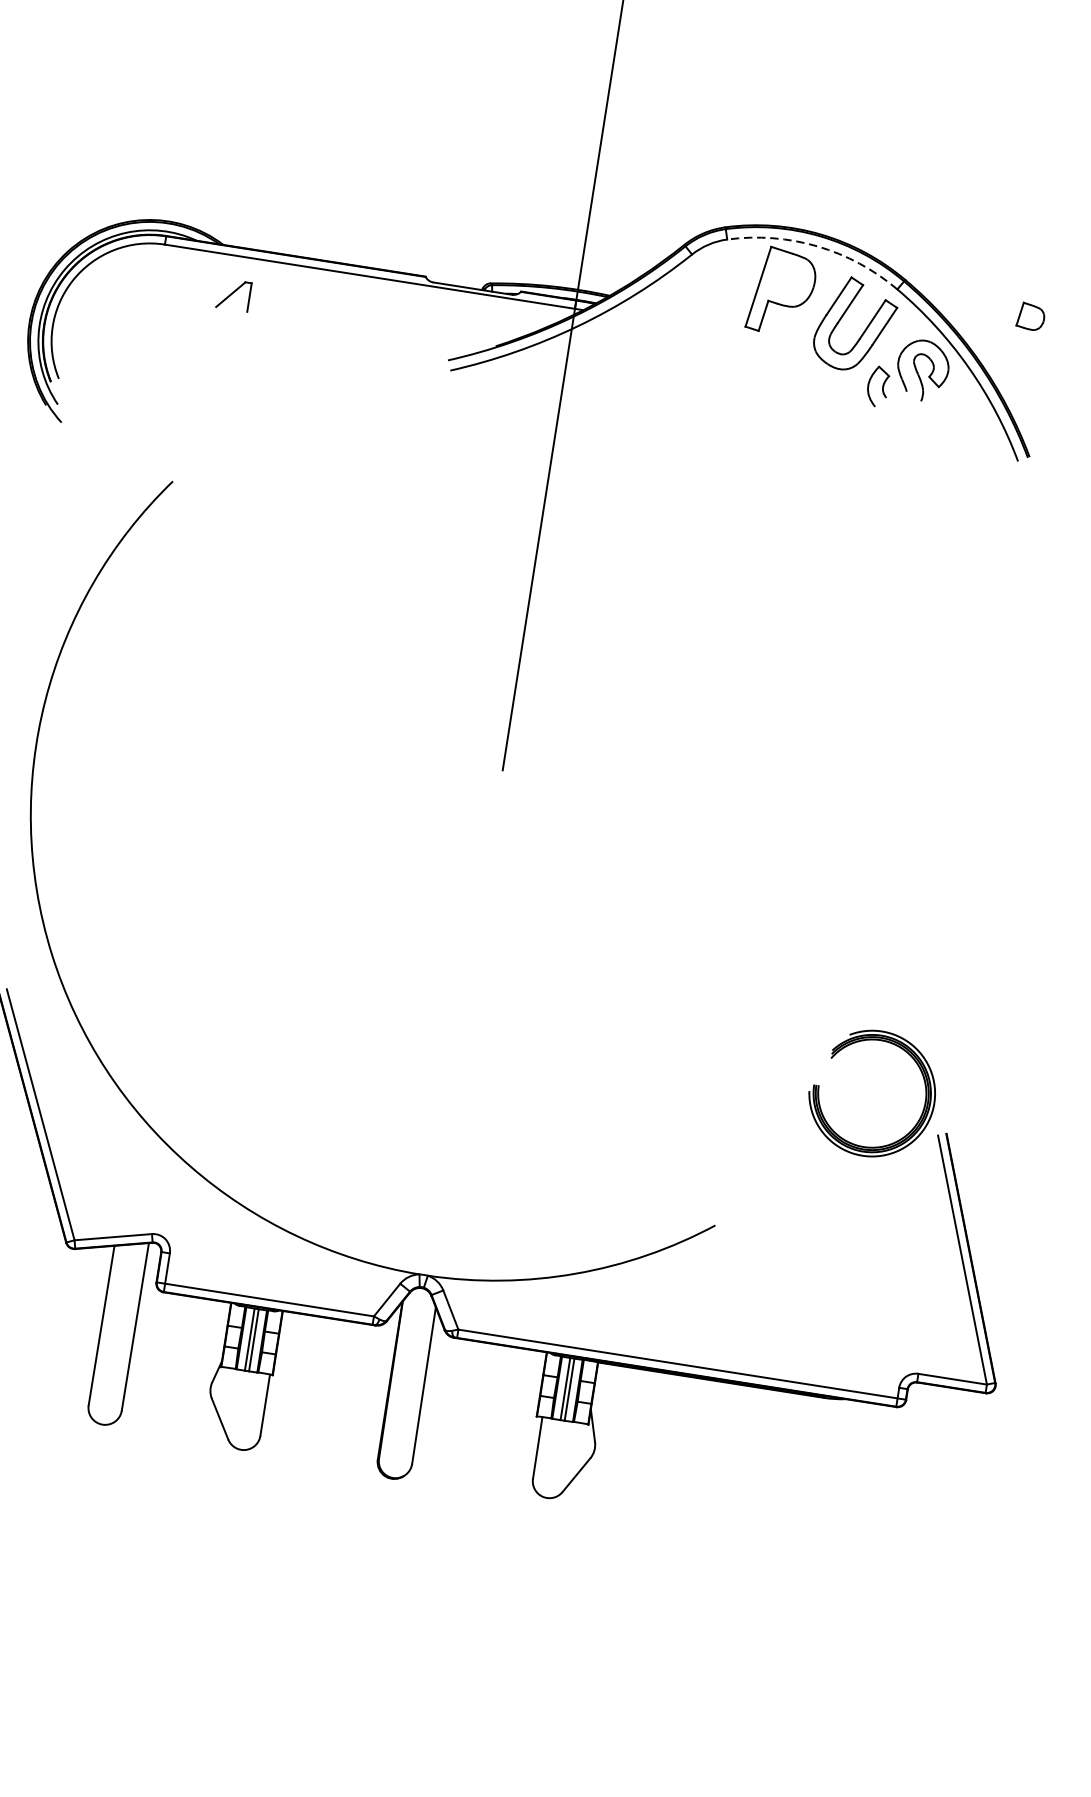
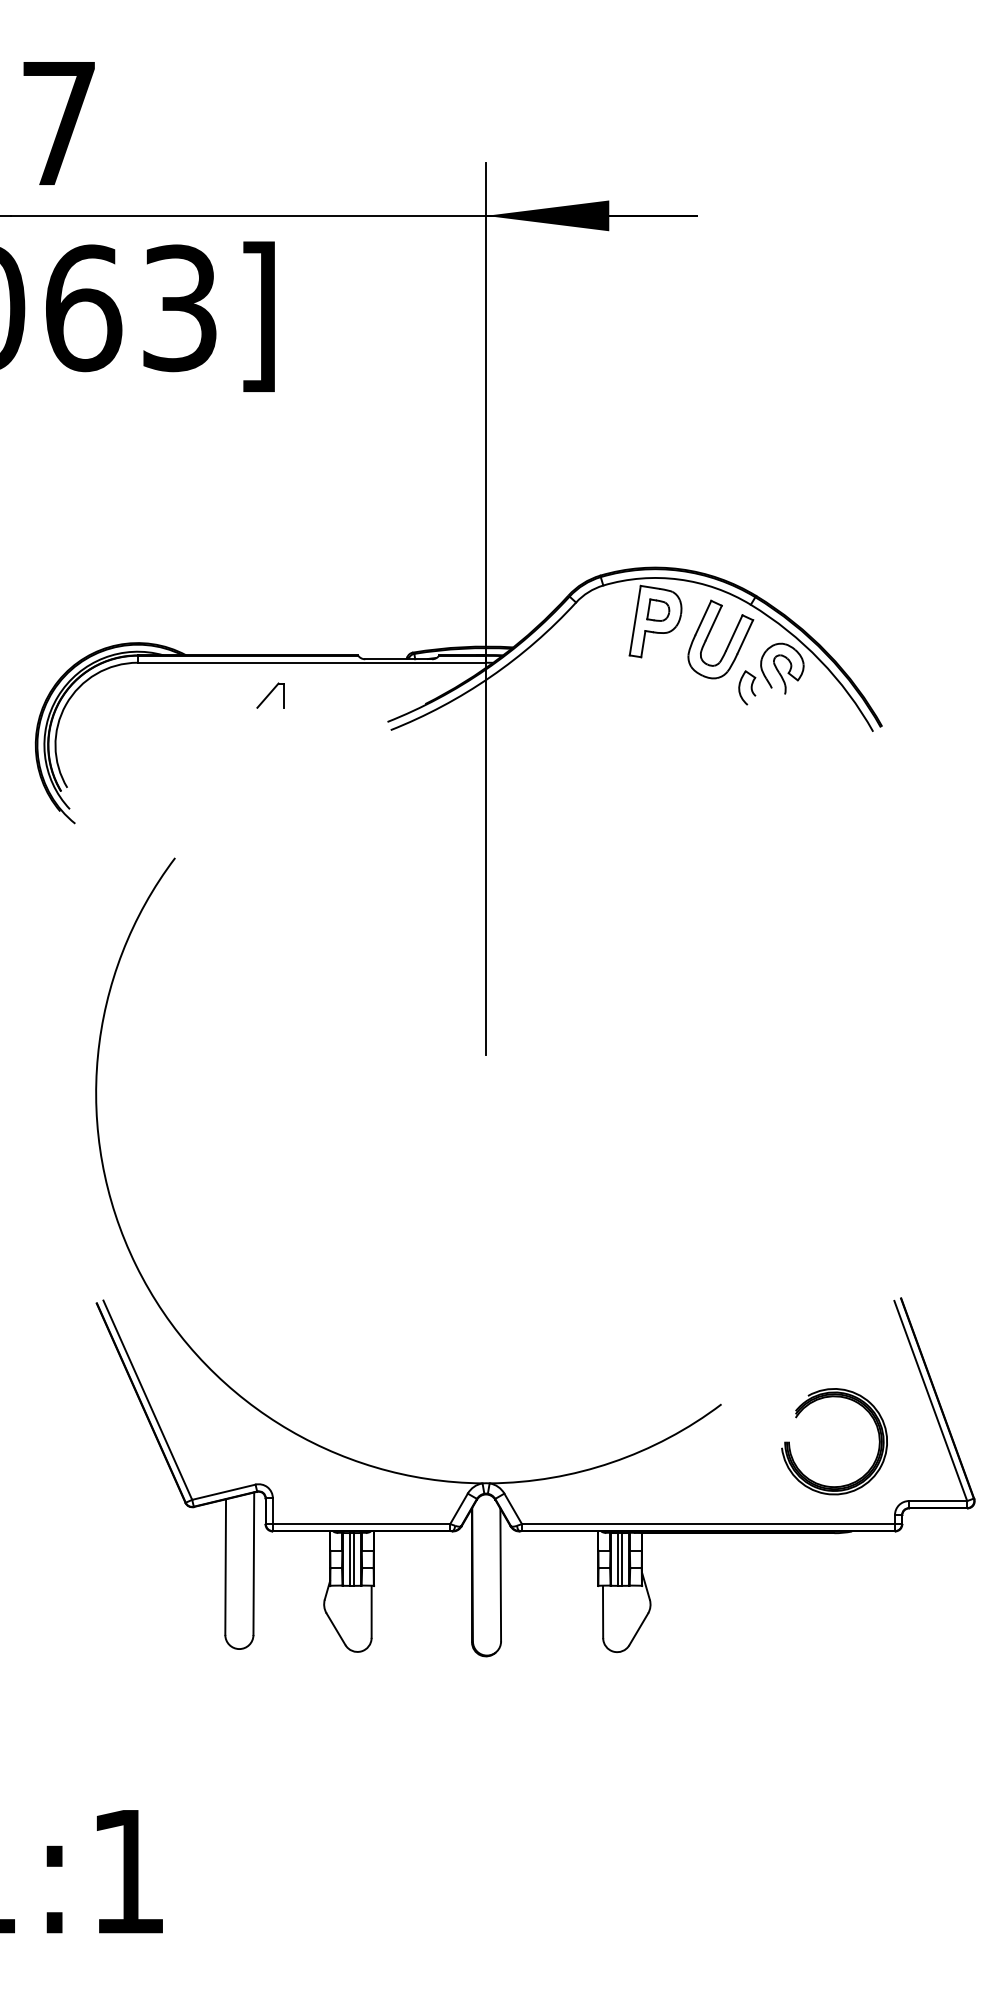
arc: (818, 246) -> (679, 579), dashed -> solid
part: (233, 294) -> (270, 695), moved
part: (1031, 316) -> (658, 609), moved
part: (856, 1043) -> (814, 1402), moved

